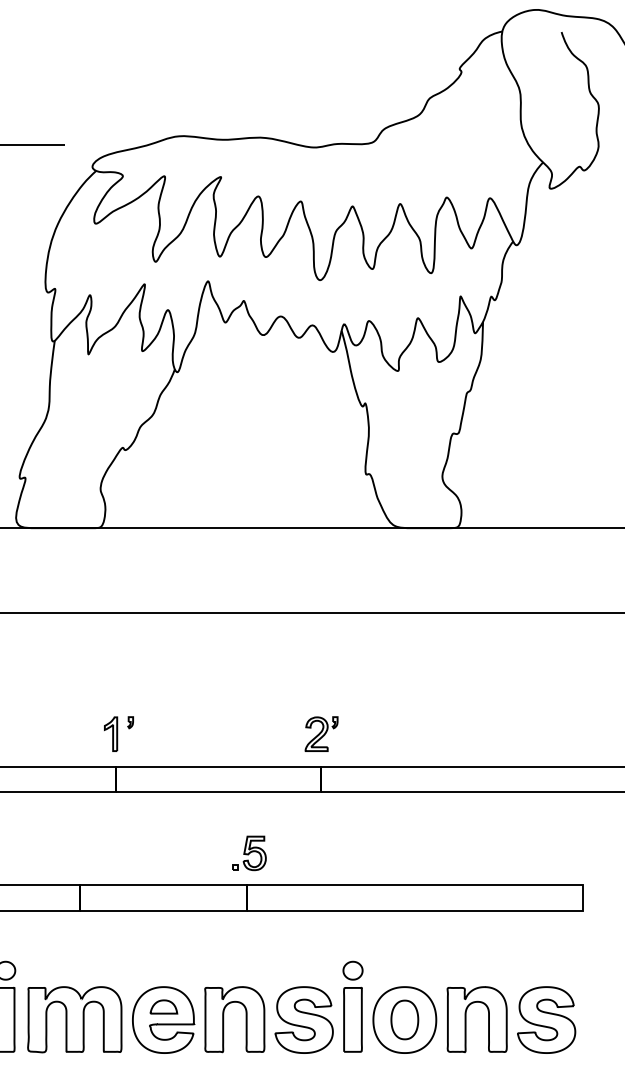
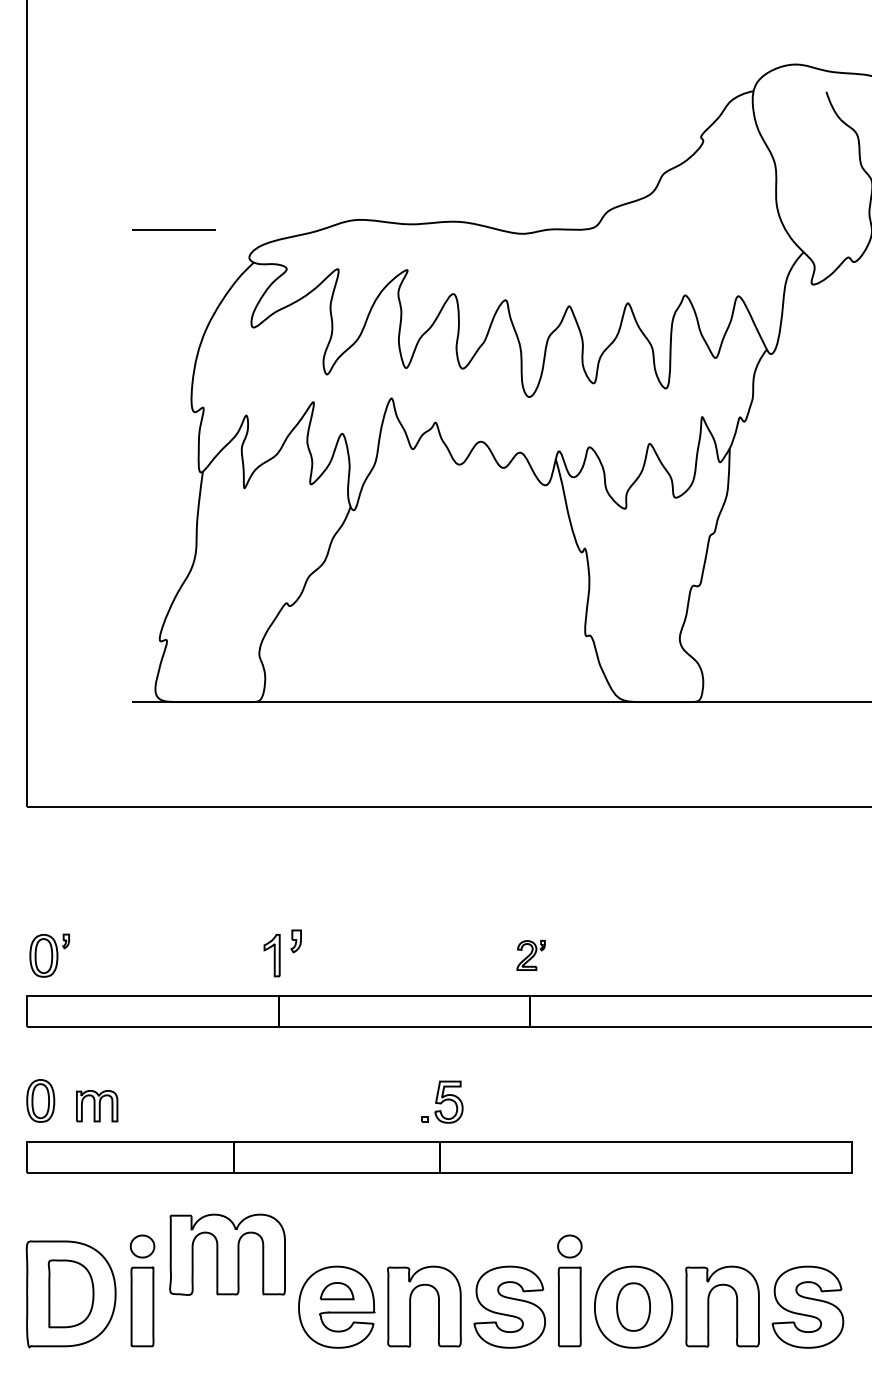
part: (130, 722) -> (296, 941), size x1.6
part: (321, 734) -> (530, 955), size x0.7
part: (74, 1019) -> (227, 1254), moved

